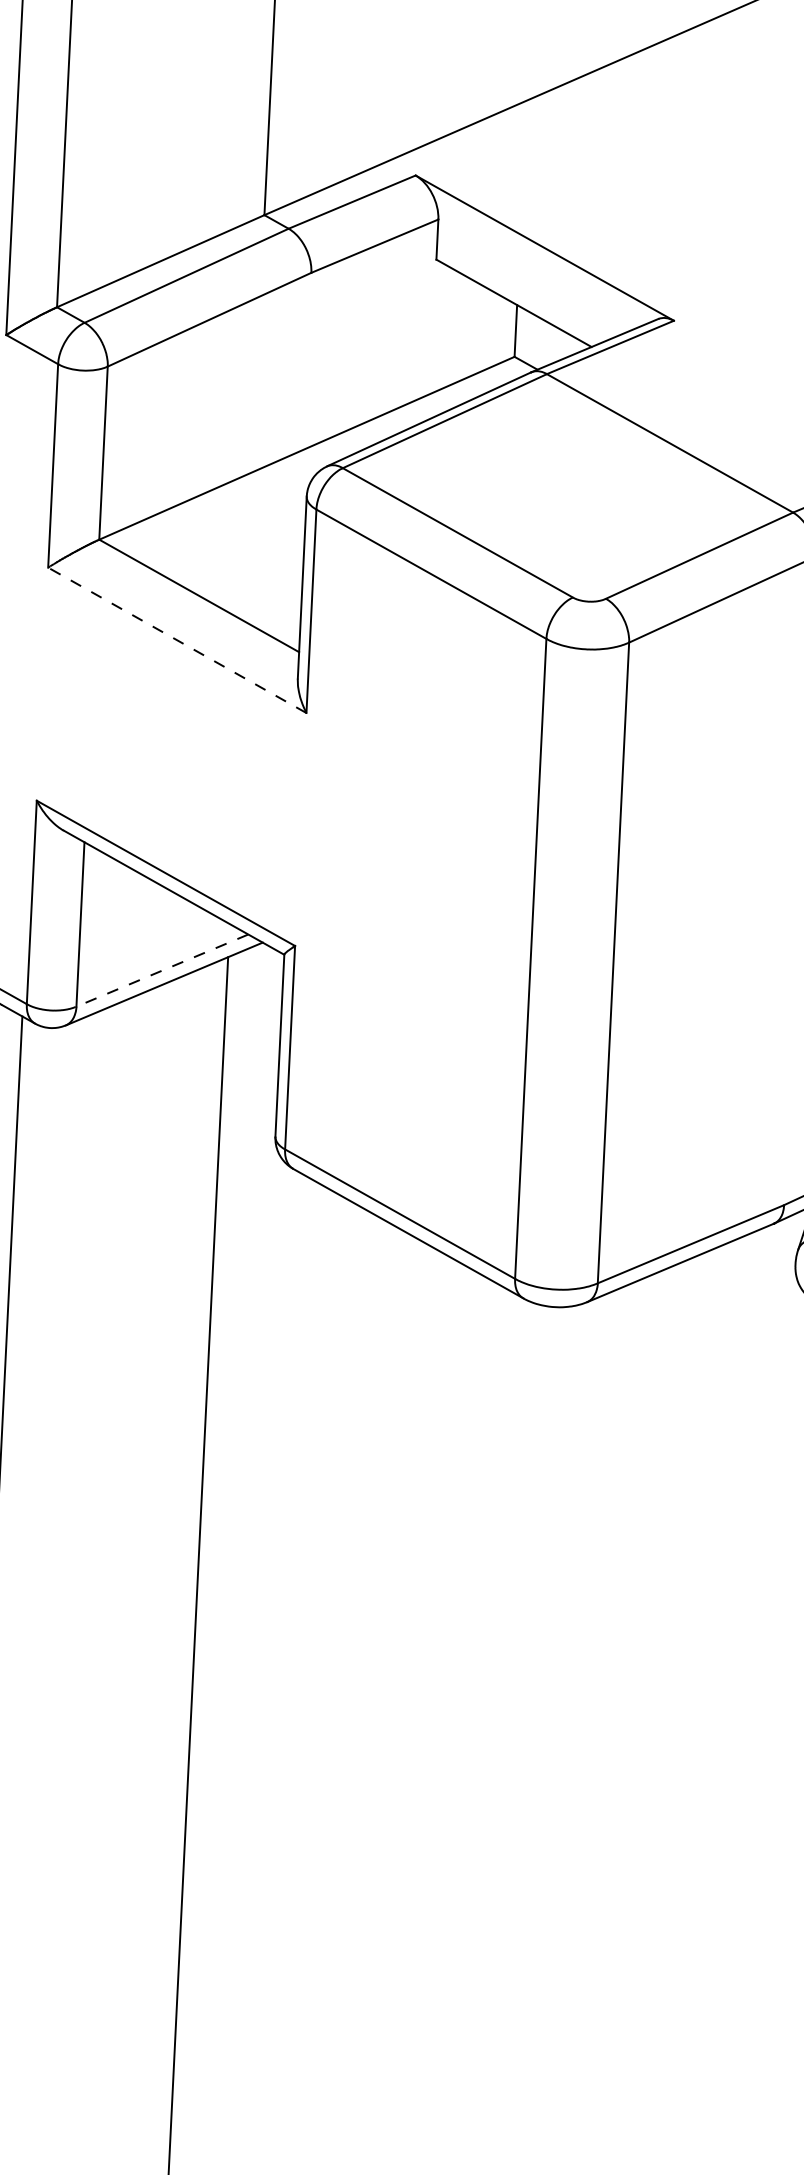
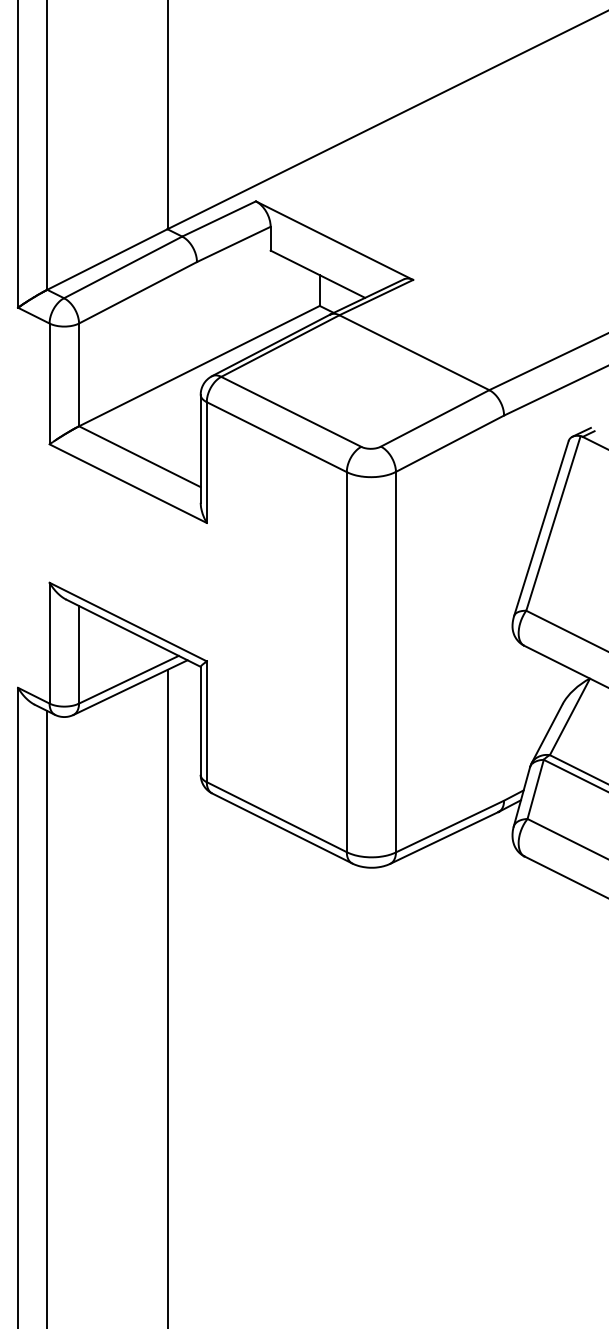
line: (177, 640) -> (128, 483), dashed -> solid
line: (161, 970) -> (128, 679), dashed -> solid

